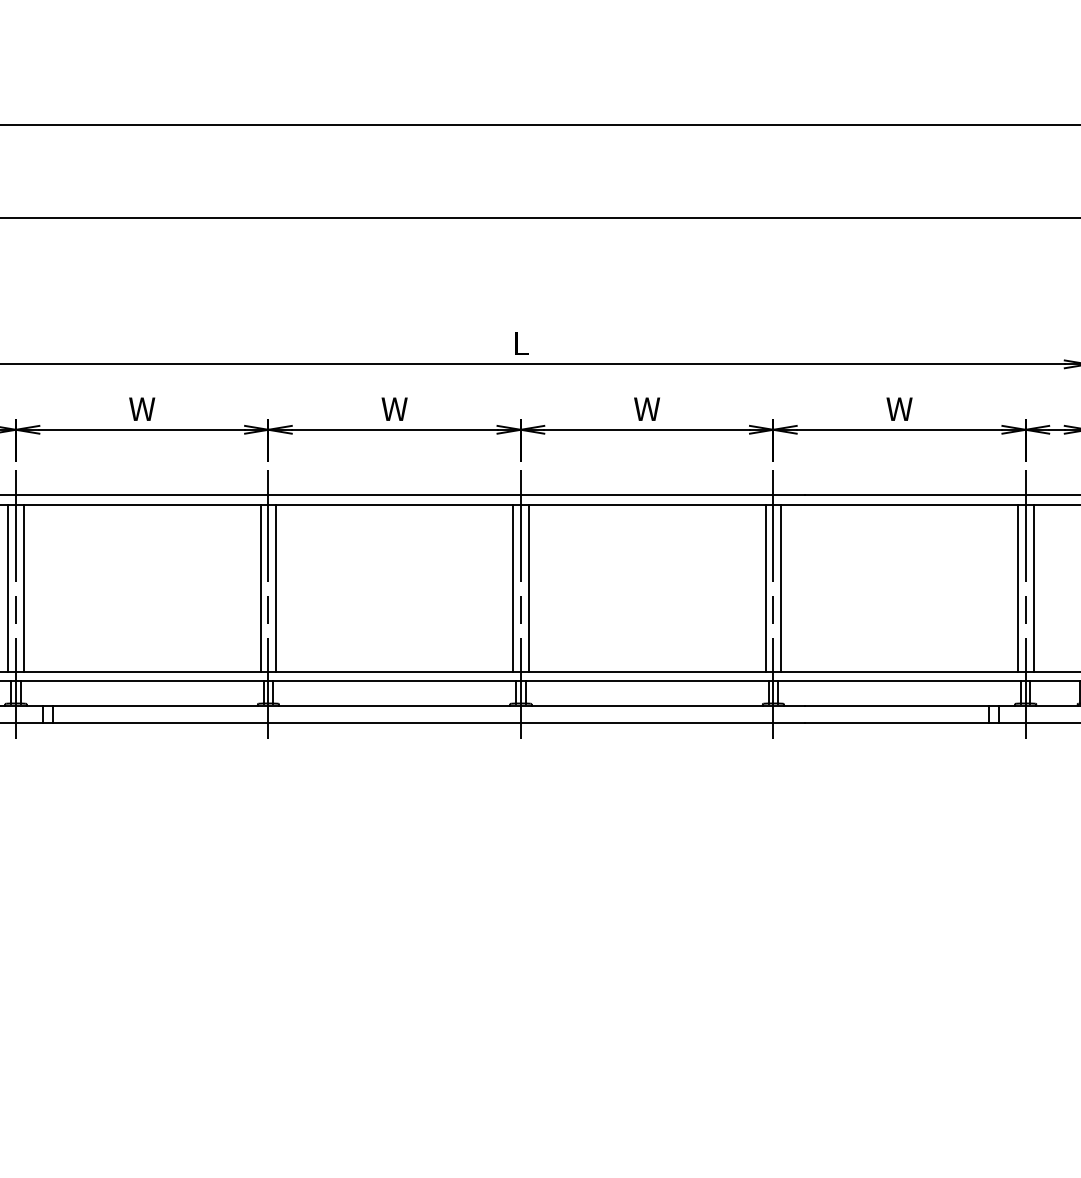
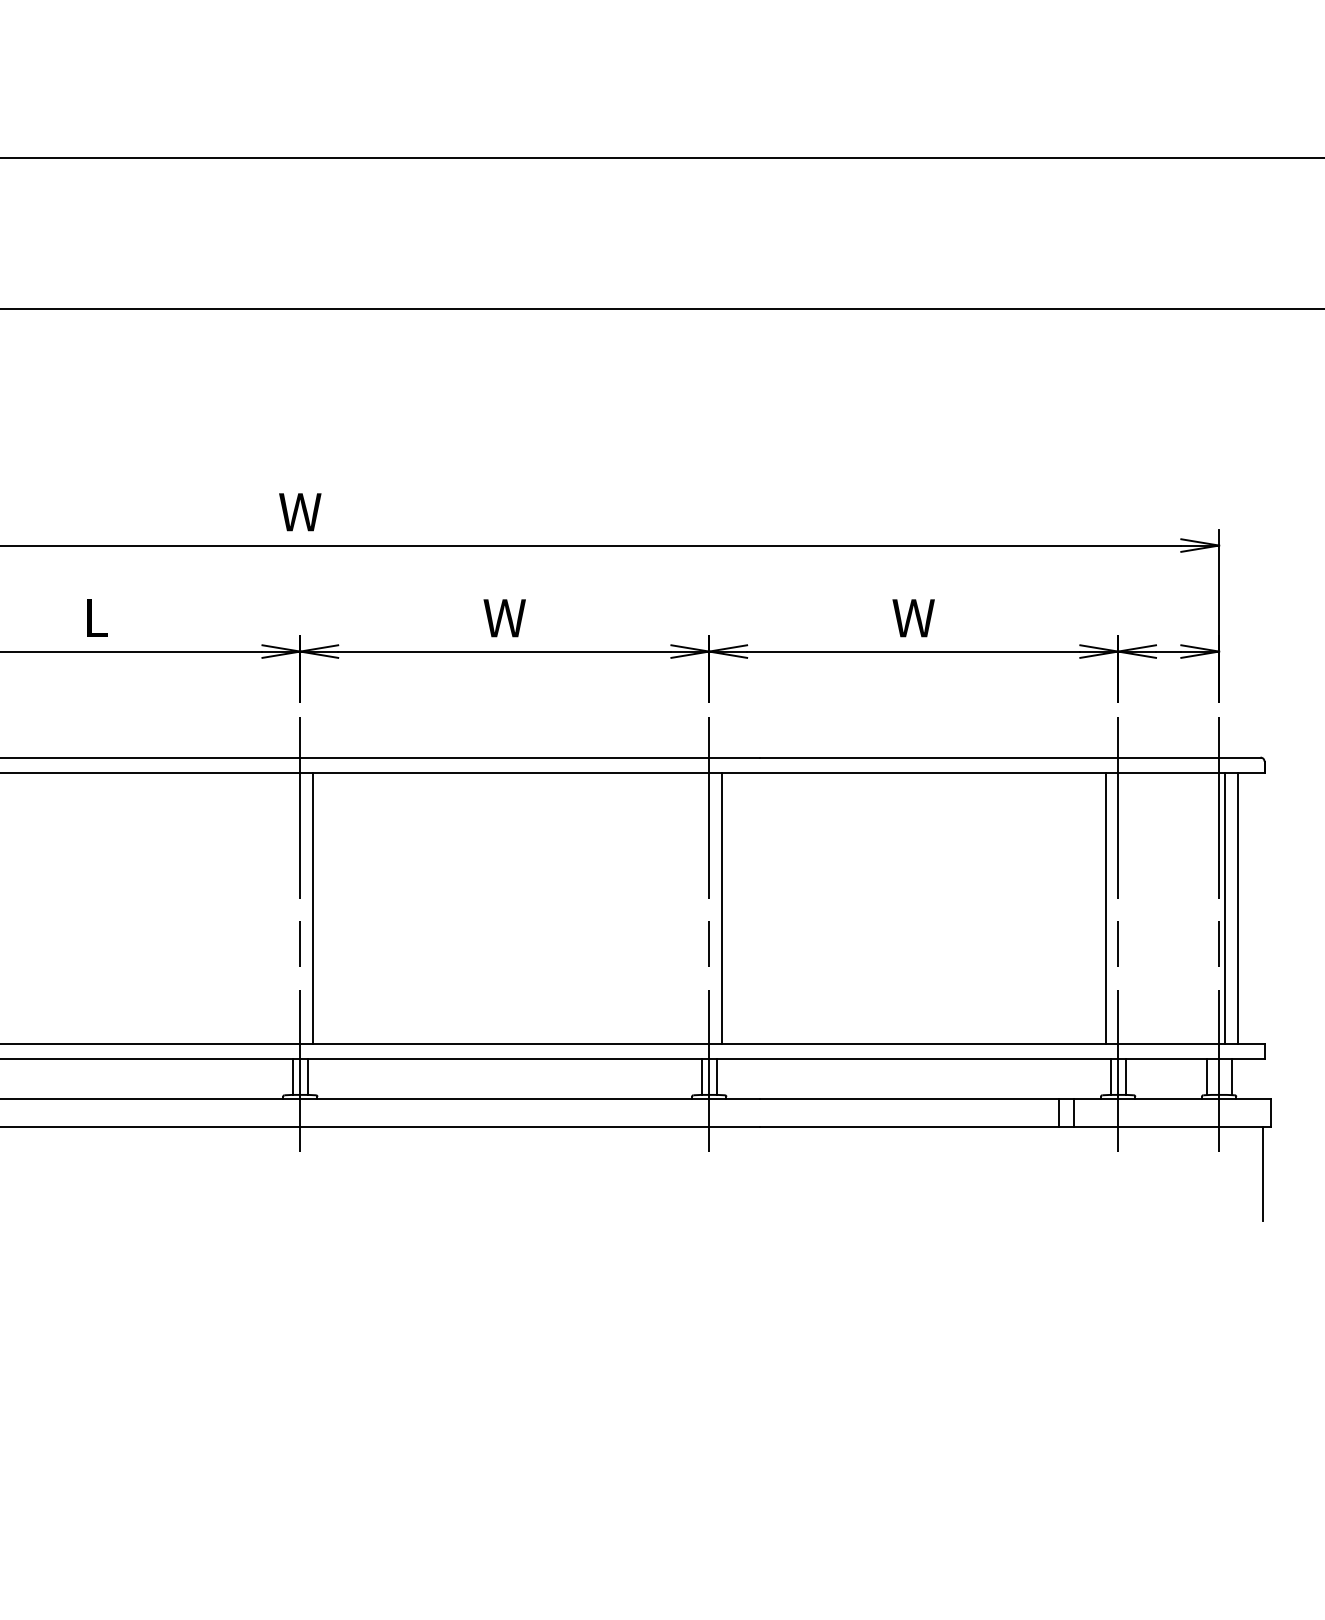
text: (520, 343) -> (299, 511), L -> W
text: (394, 408) -> (95, 617), W -> L
line: (513, 587) -> (288, 907), removed
line: (765, 587) -> (696, 907), removed
line: (1033, 587) -> (1130, 907), removed

